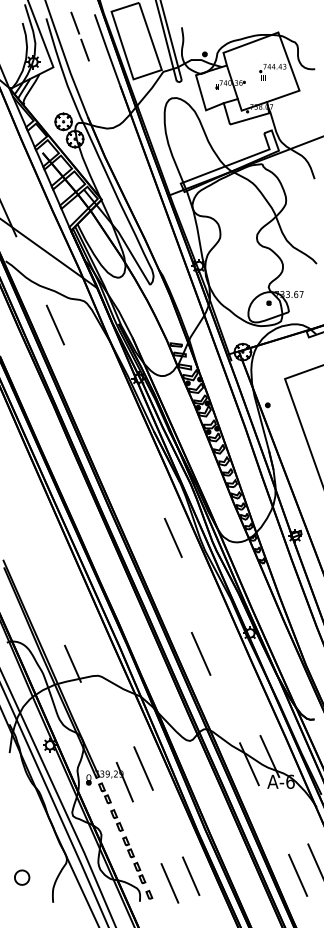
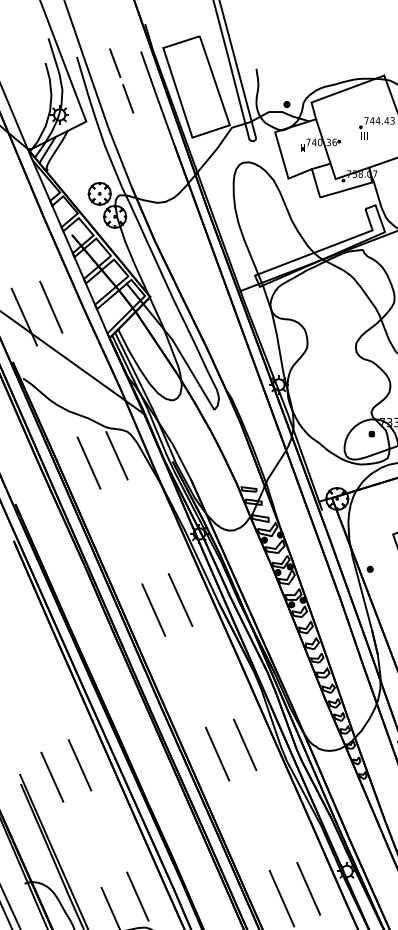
line: (26, 207) -> (50, 307), added
line: (76, 319) -> (116, 455), added
line: (124, 428) -> (180, 600), added
line: (104, 435) -> (153, 609), added
line: (152, 544) -> (217, 753), added
line: (48, 553) -> (79, 765), added
line: (27, 561) -> (51, 776), added
line: (220, 646) -> (307, 888), added
line: (92, 652) -> (138, 896), added

